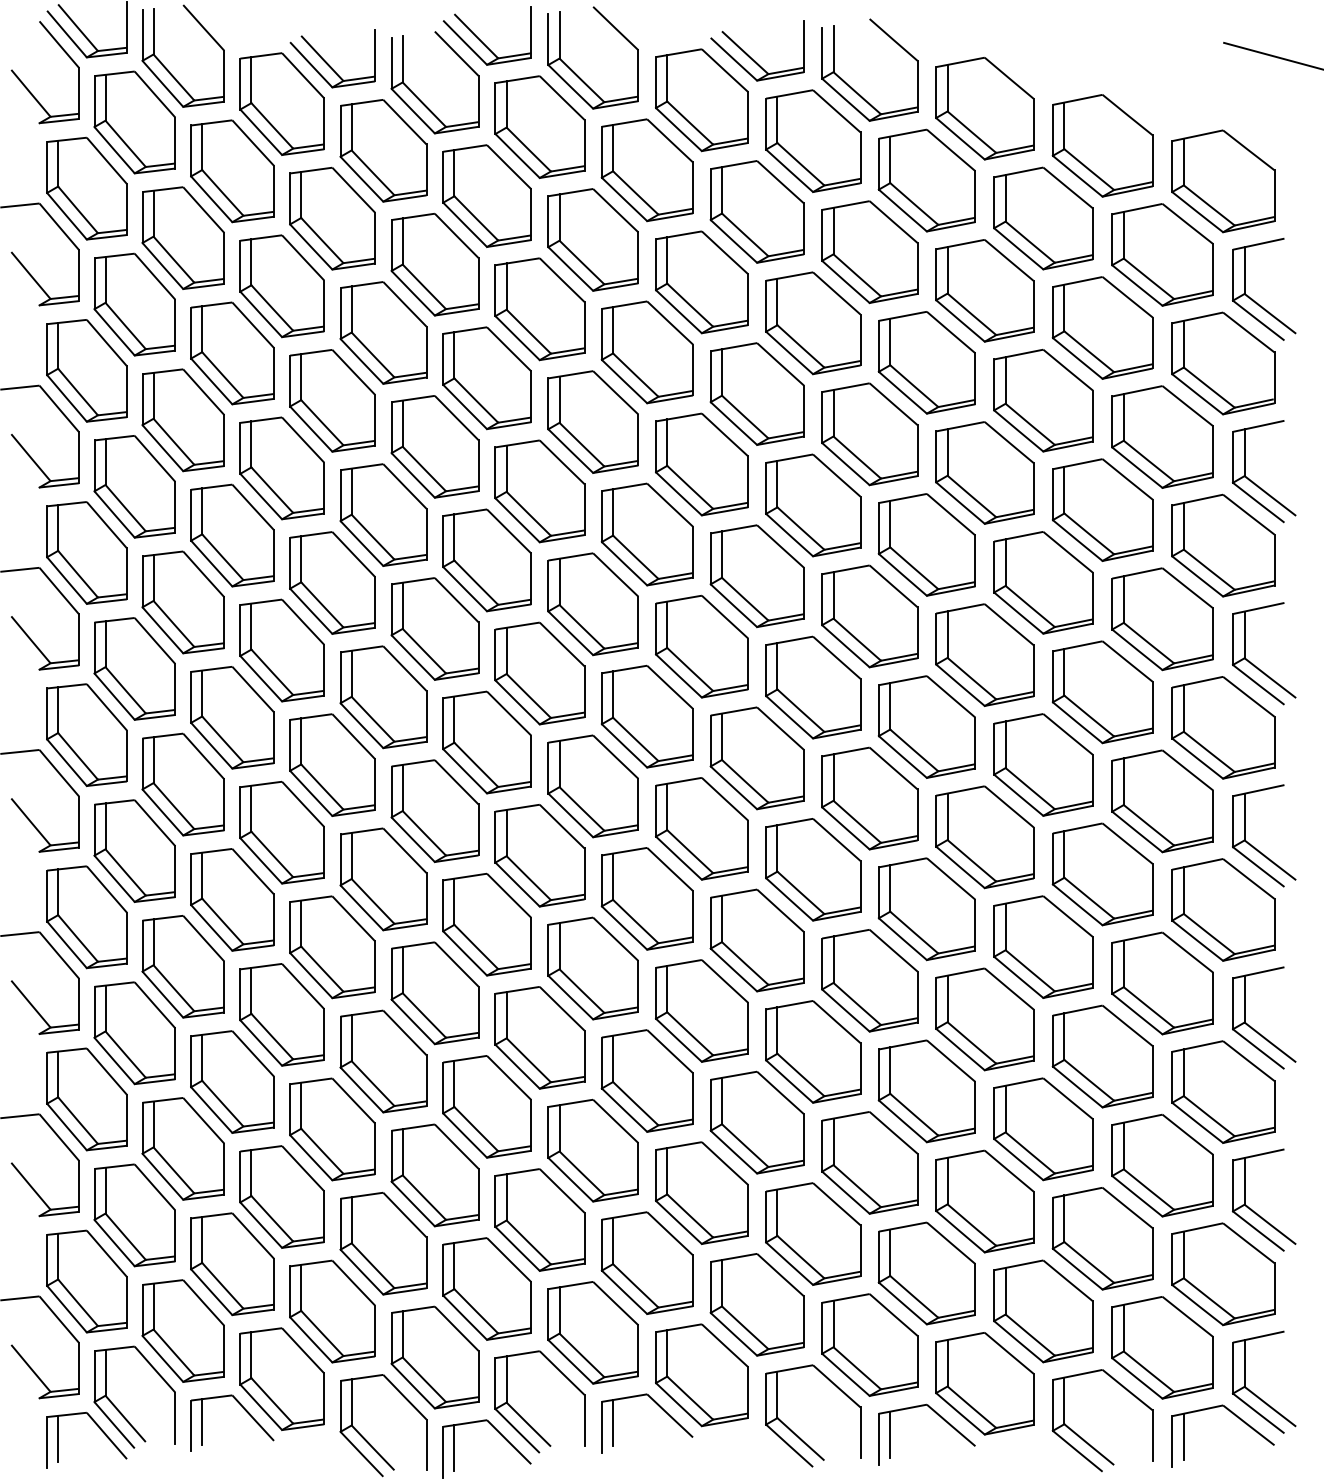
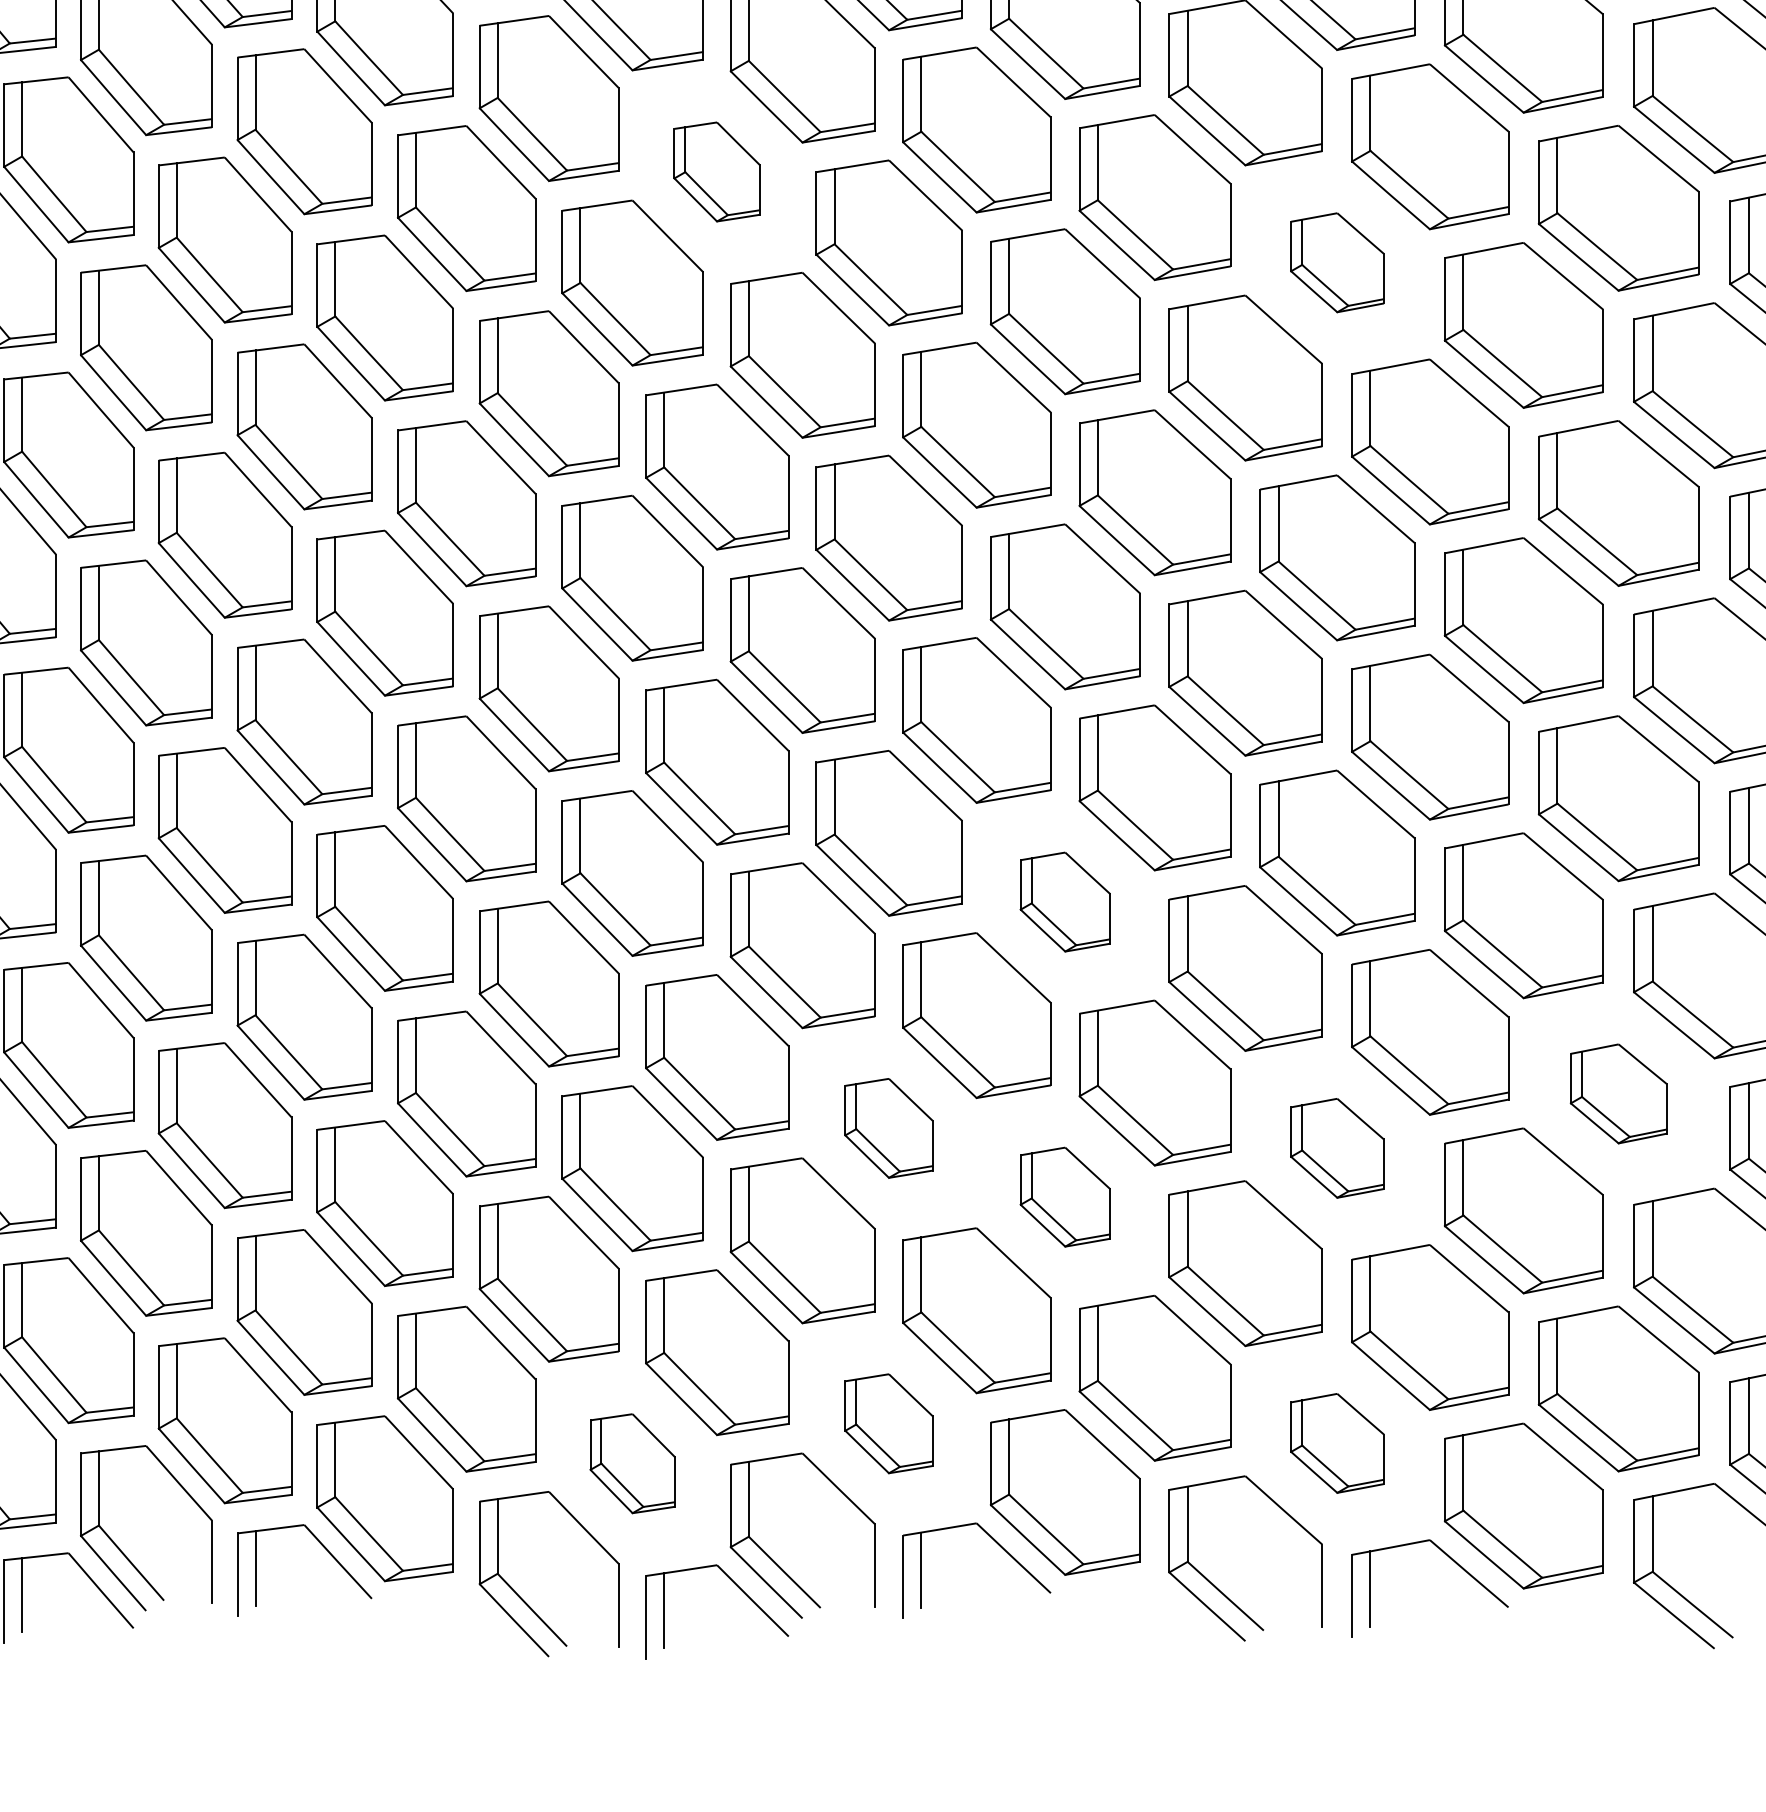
part: (486, 560) -> (716, 172), size x0.6
part: (869, 616) -> (1336, 262), size x0.6
part: (701, 1010) -> (1064, 901), size x0.6
part: (1043, 1129) -> (1618, 1094), size x0.6
part: (592, 1150) -> (887, 1128), size x0.6
part: (869, 1162) -> (1336, 1147), size x0.6
part: (701, 1192) -> (1064, 1196), size x0.6
part: (592, 1332) -> (887, 1423), size x0.6
part: (869, 1344) -> (1336, 1442), size x0.6
part: (434, 1357) -> (631, 1463), size x0.6

